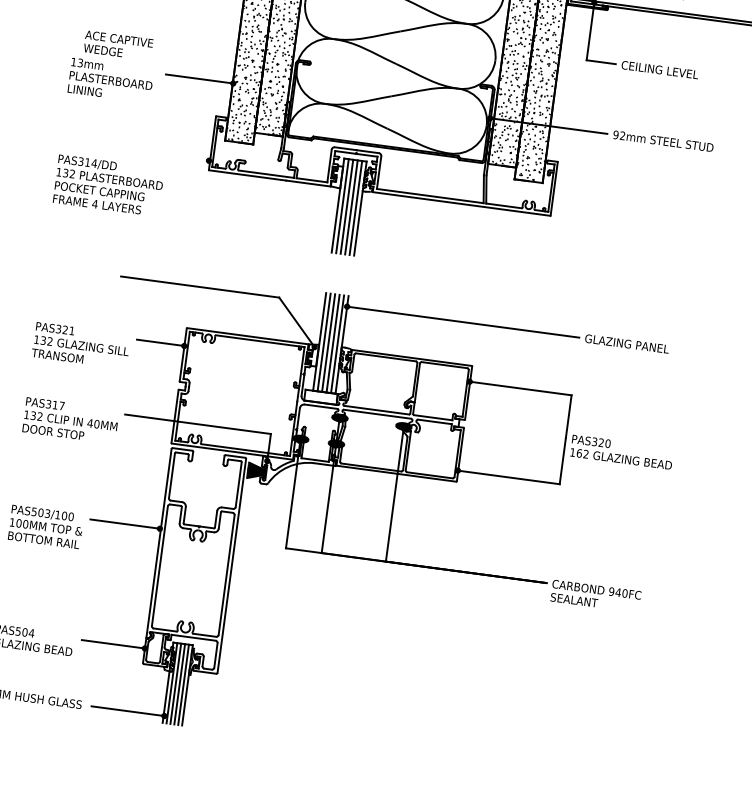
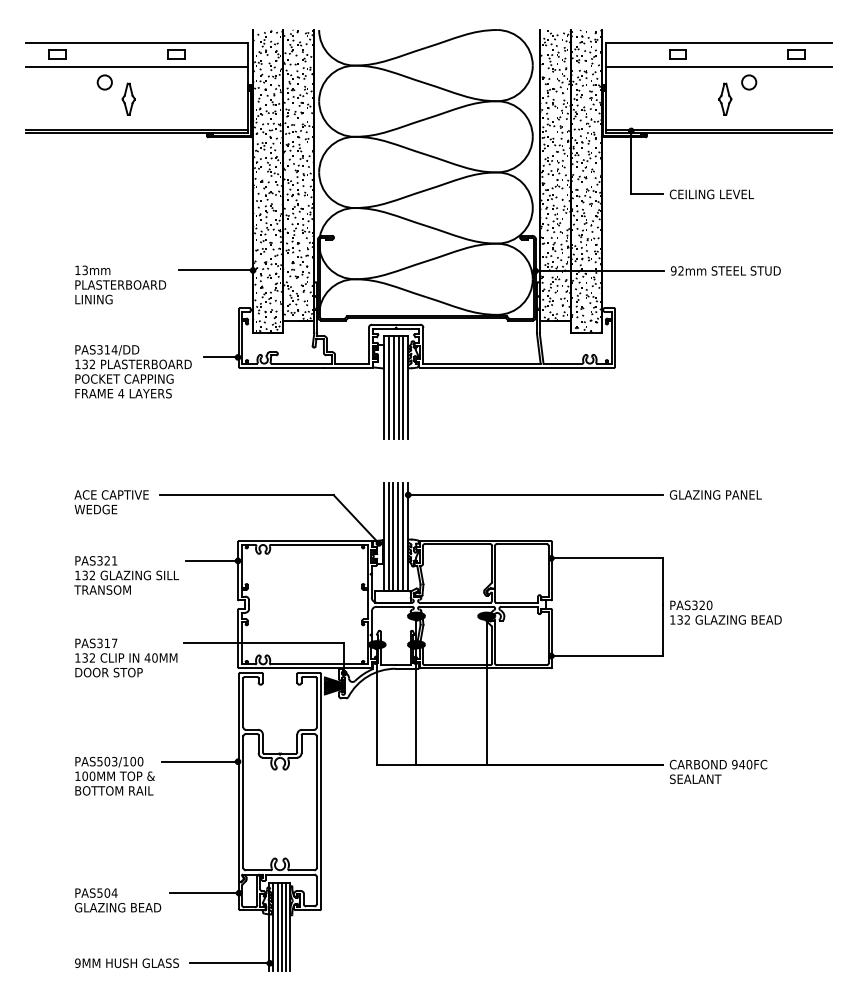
text: (118, 45) -> (111, 502), moved
line: (193, 158) -> (221, 357), added
text: (108, 185) -> (133, 371), moved
text: (578, 452) -> (679, 619), 162 -> 132

